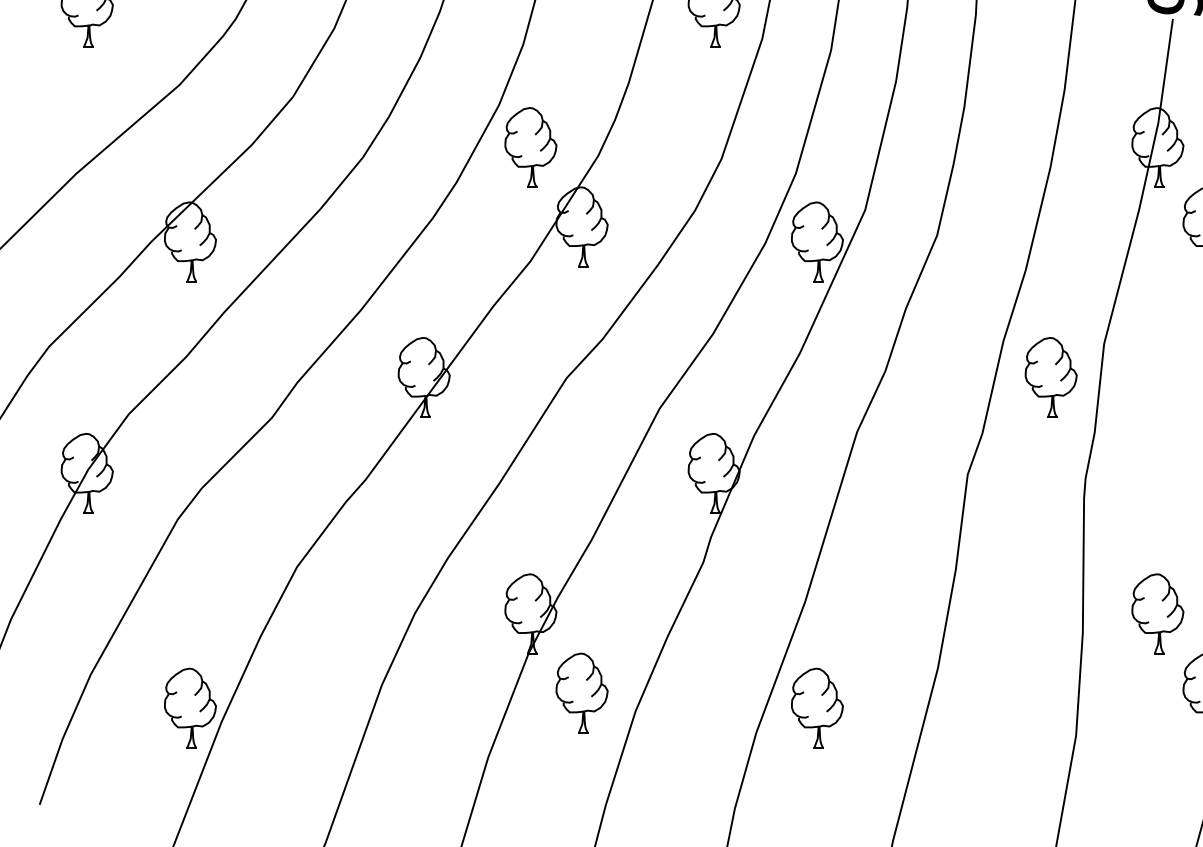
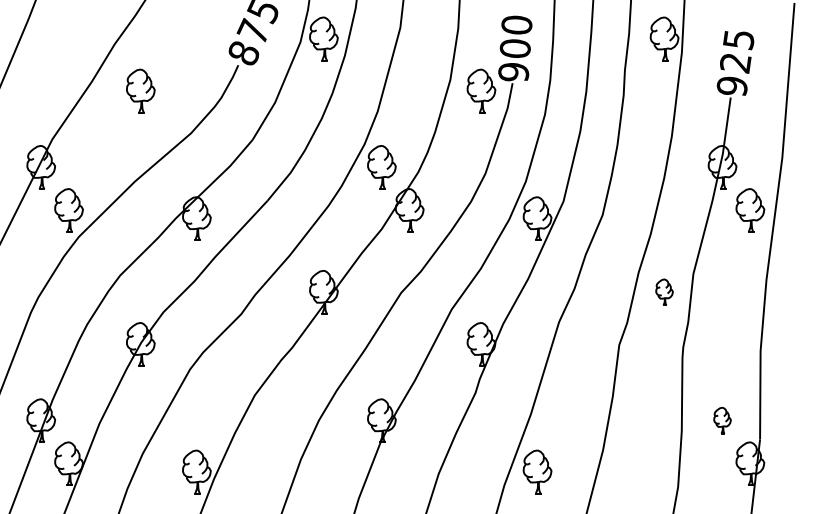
part: (1050, 377) -> (664, 292), size x0.6
part: (1157, 613) -> (722, 420), size x0.6
part: (581, 692) -> (409, 463), removed

